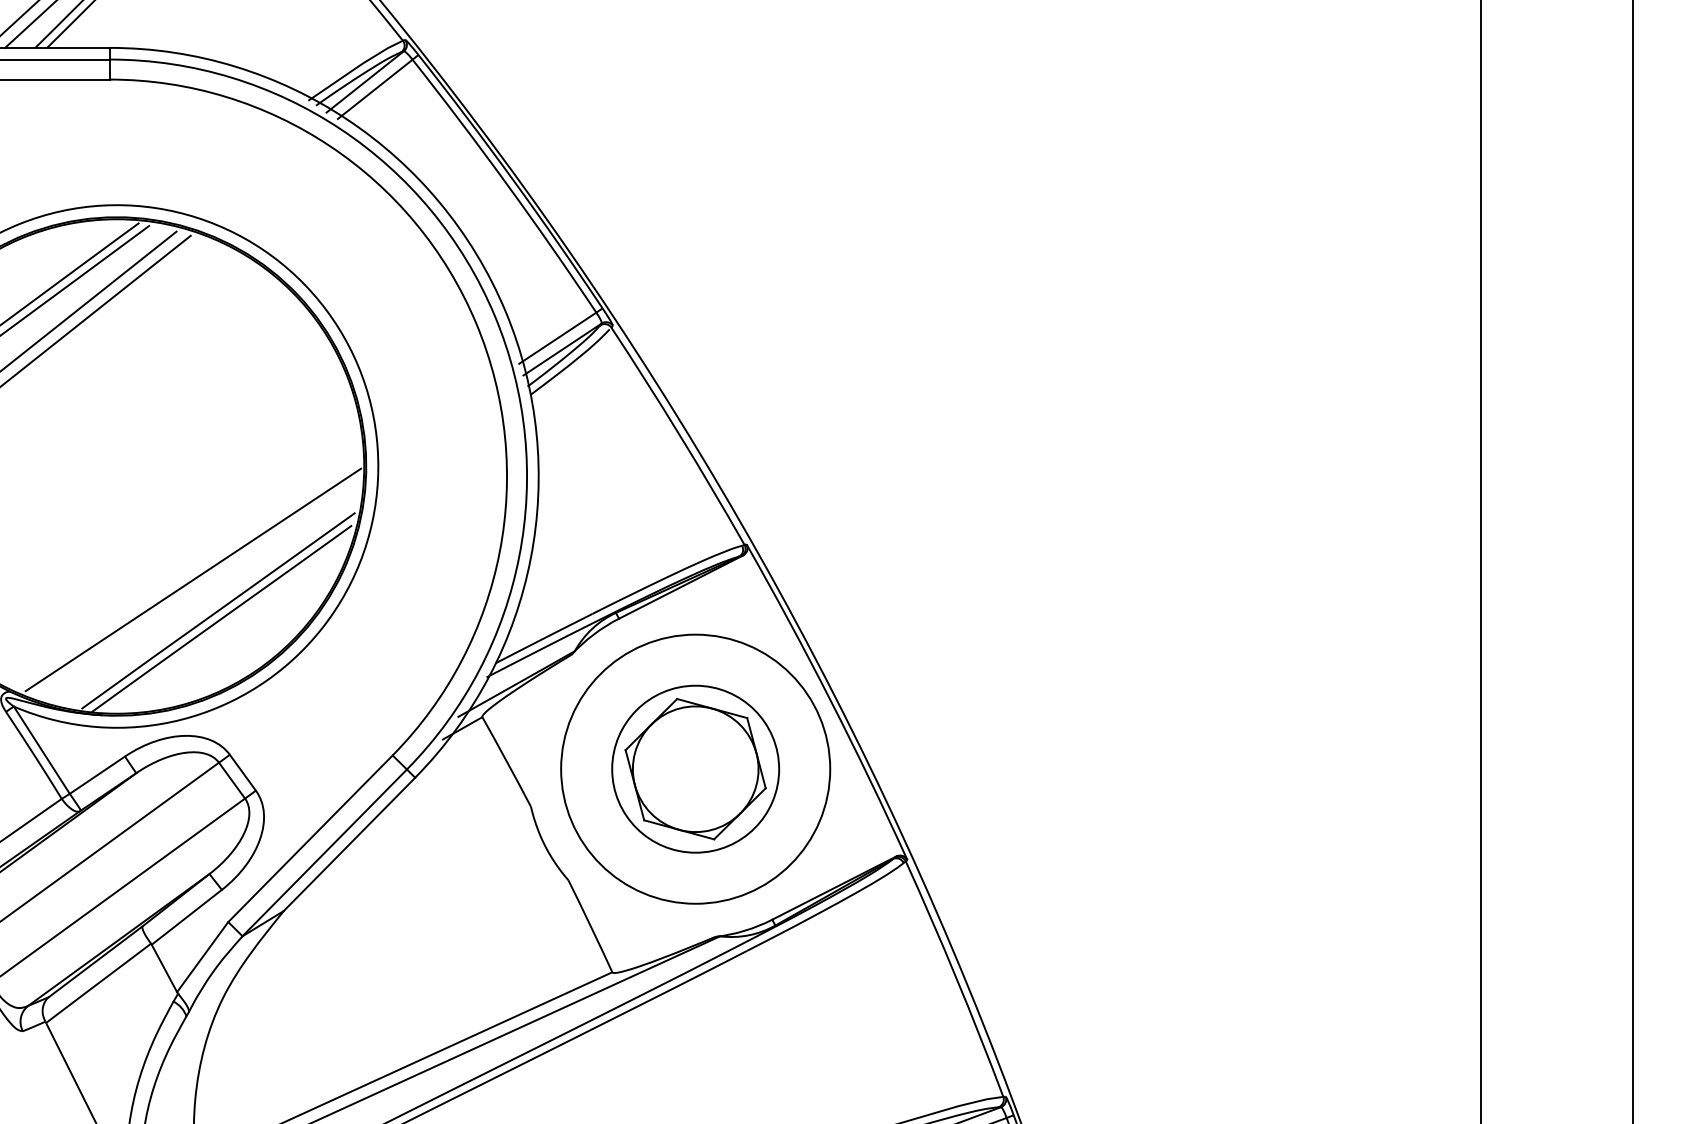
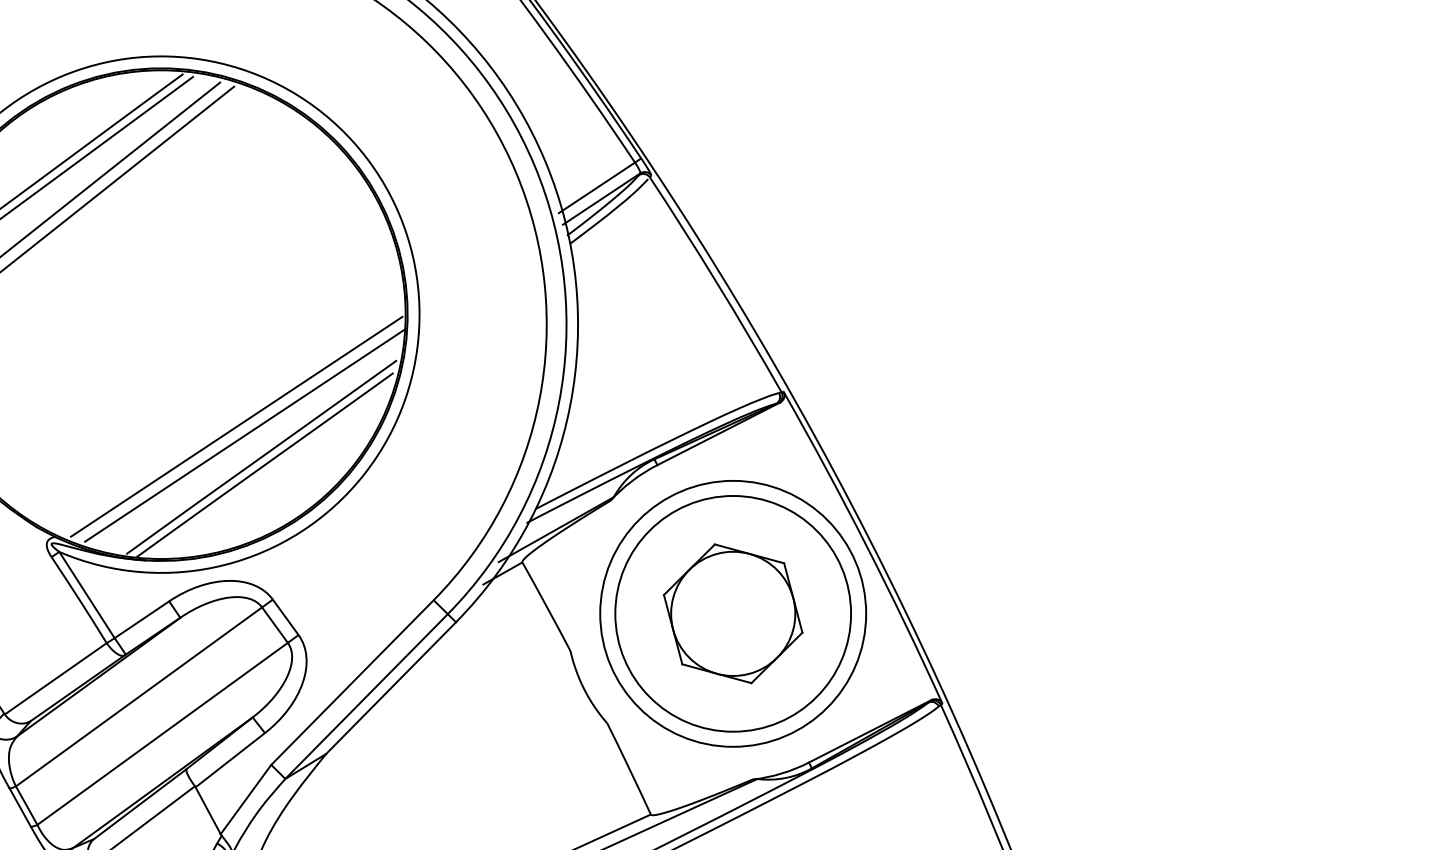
line: (201, 588) -> (244, 435), added
circle: (695, 768) -> (733, 613), size x1.43

